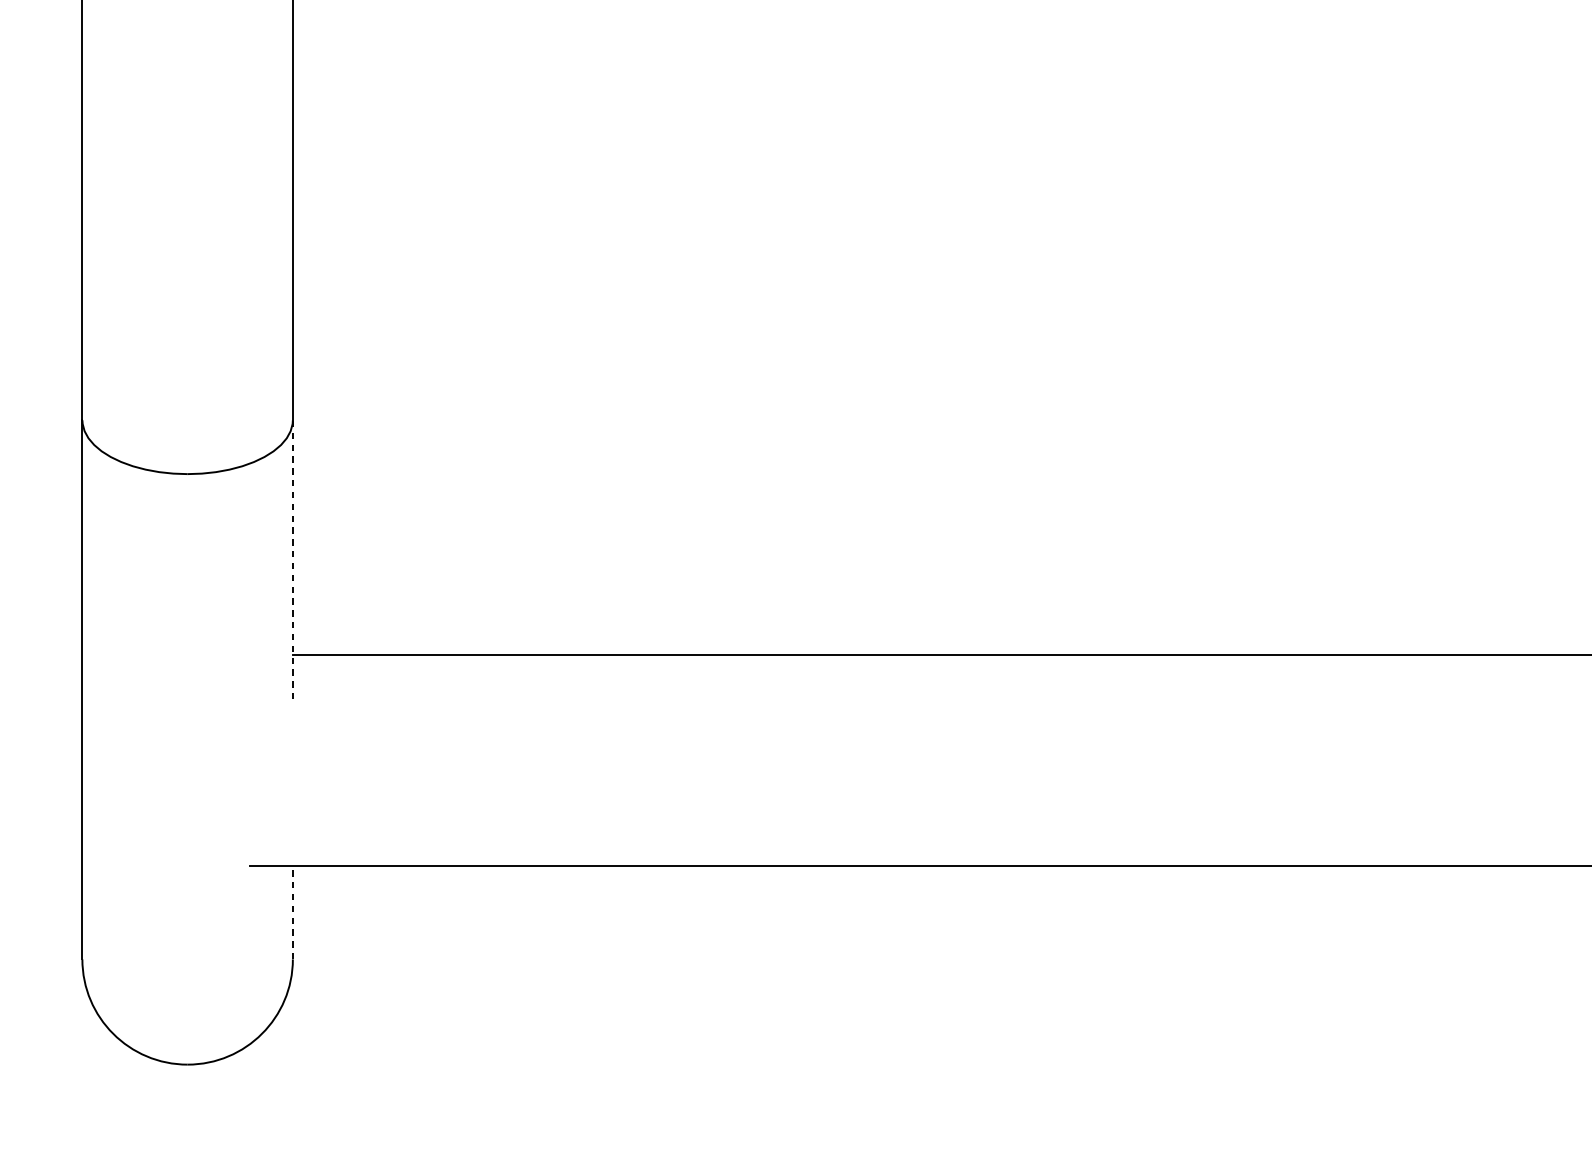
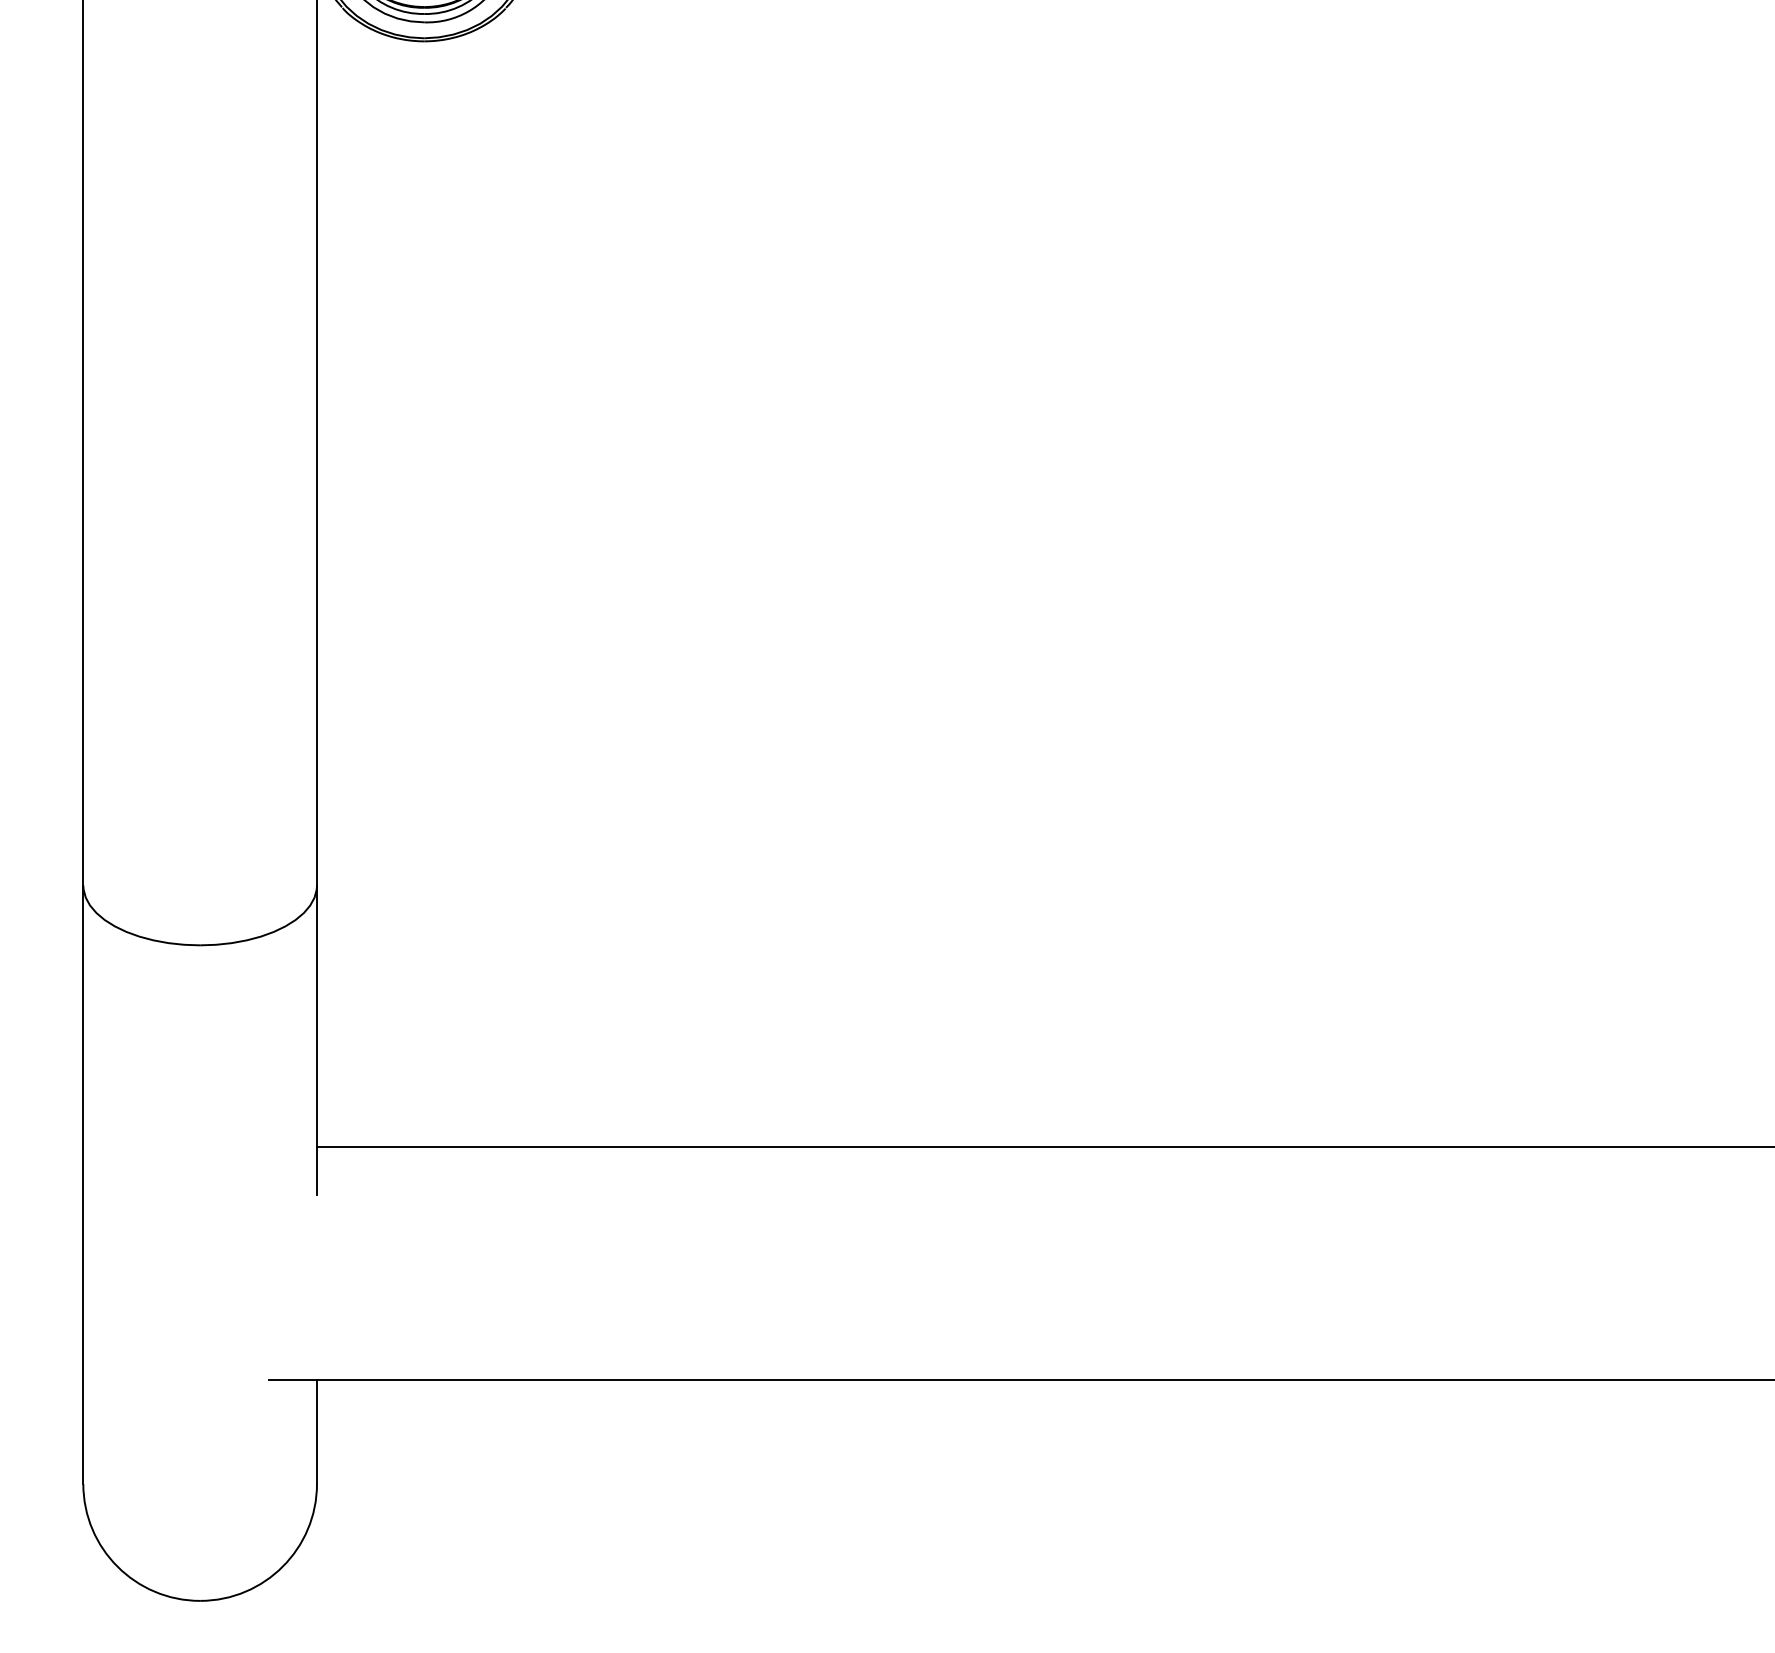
line: (292, 559) -> (316, 1040), dashed -> solid
line: (292, 912) -> (316, 1432), dashed -> solid

